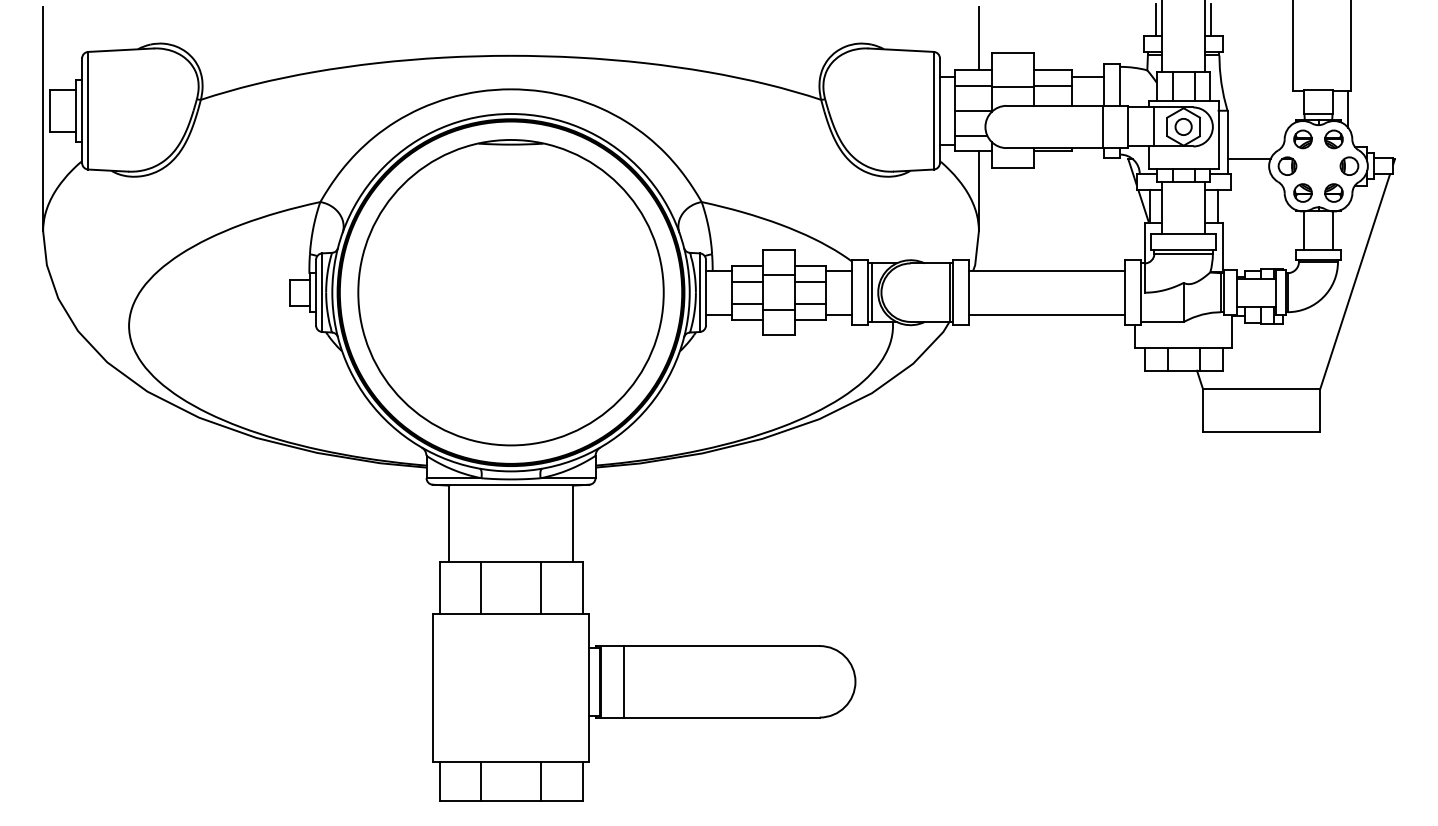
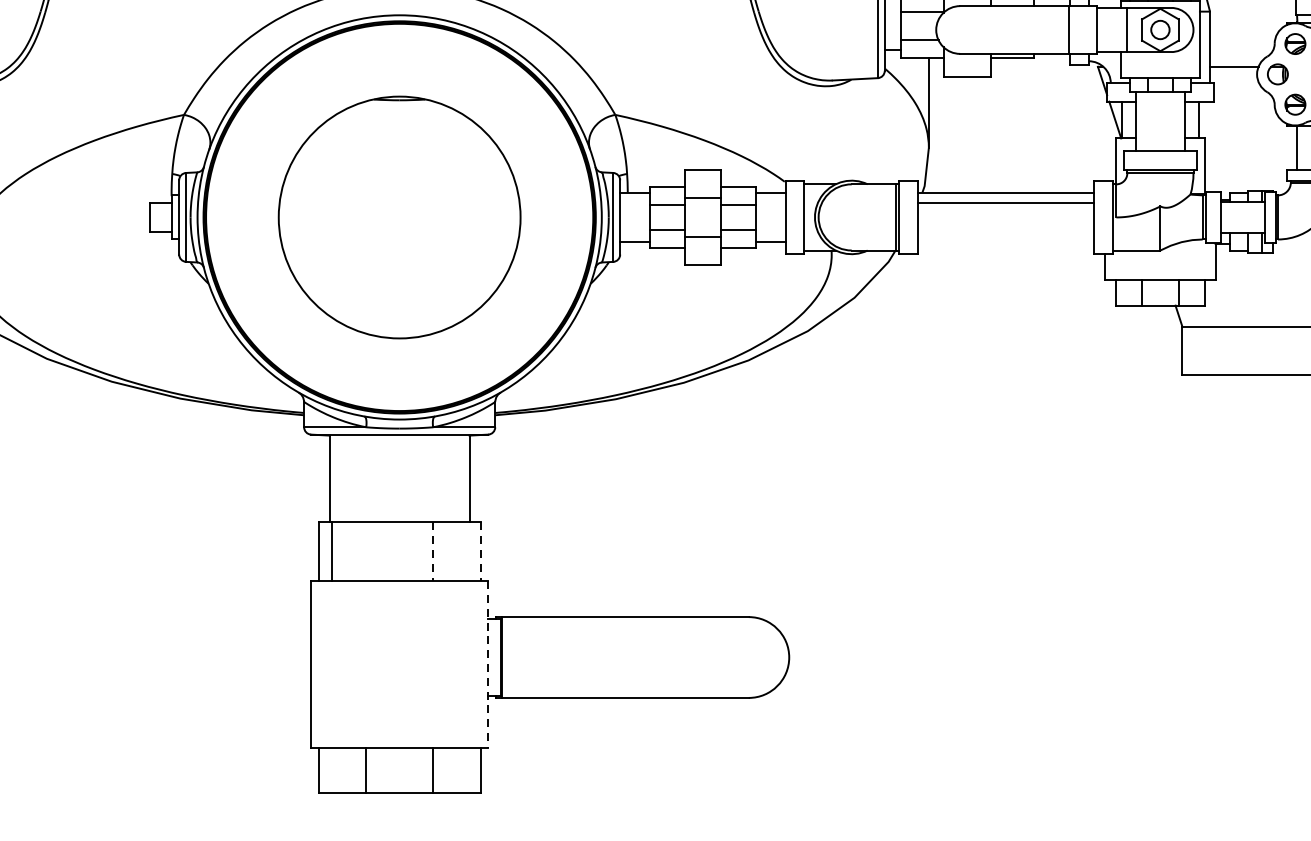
part: (510, 292) -> (399, 217), size x0.7
line: (871, 292) -> (807, 217), removed
line: (1047, 314) -> (1006, 202), moved
line: (481, 588) -> (332, 551), moved
line: (540, 588) -> (433, 551), solid -> dashed
line: (582, 588) -> (480, 551), solid -> dashed
line: (623, 681) -> (526, 657), removed
line: (589, 688) -> (488, 665), solid -> dashed

